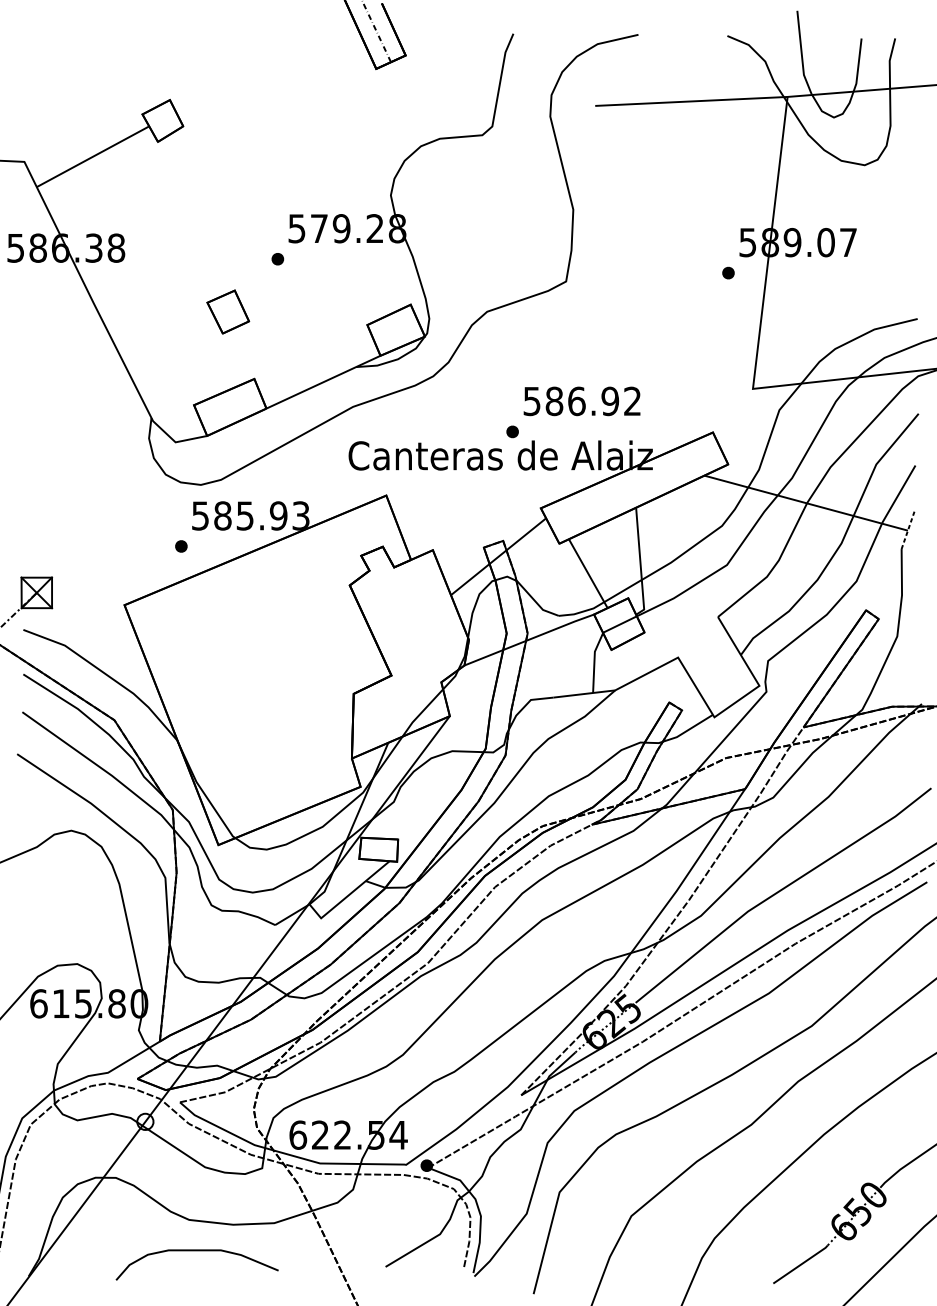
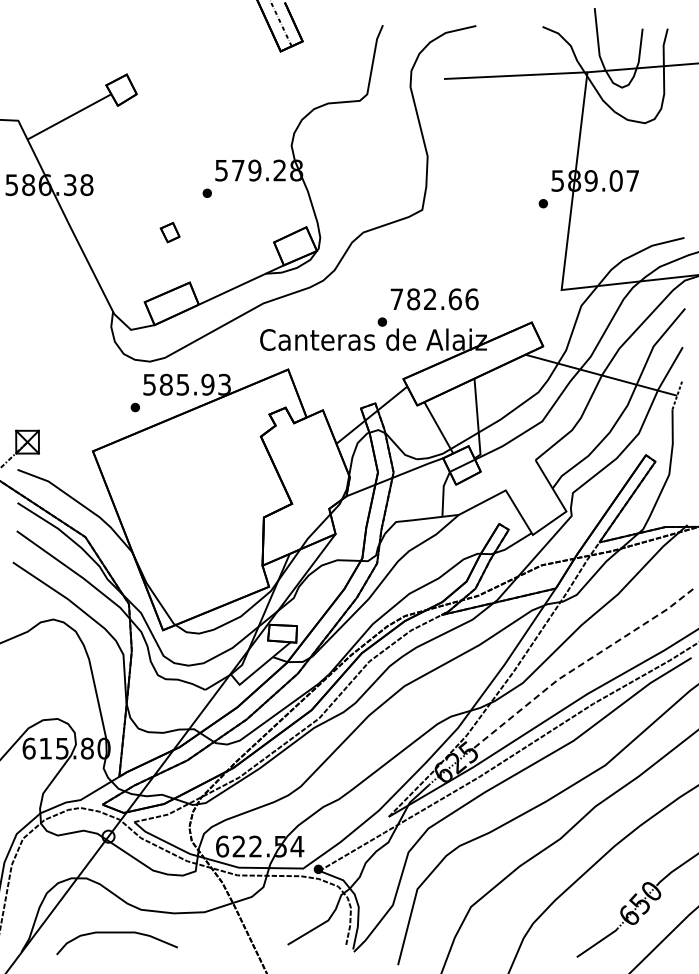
part: (227, 311) -> (169, 232), size x0.6
text: (582, 401) -> (434, 299), 586.92 -> 782.66
line: (780, 891) -> (582, 664), solid -> dashed
curve: (196, 1251) -> (116, 933), moved

